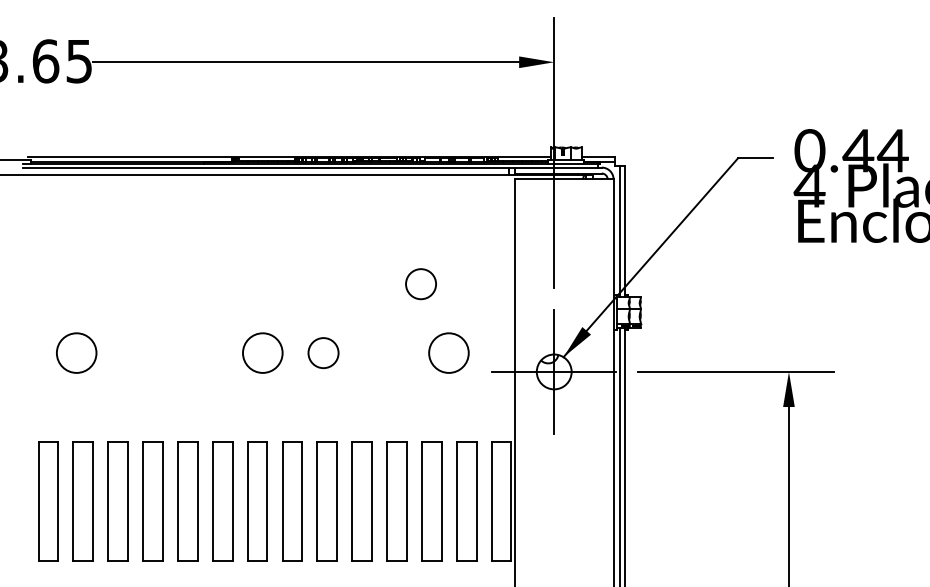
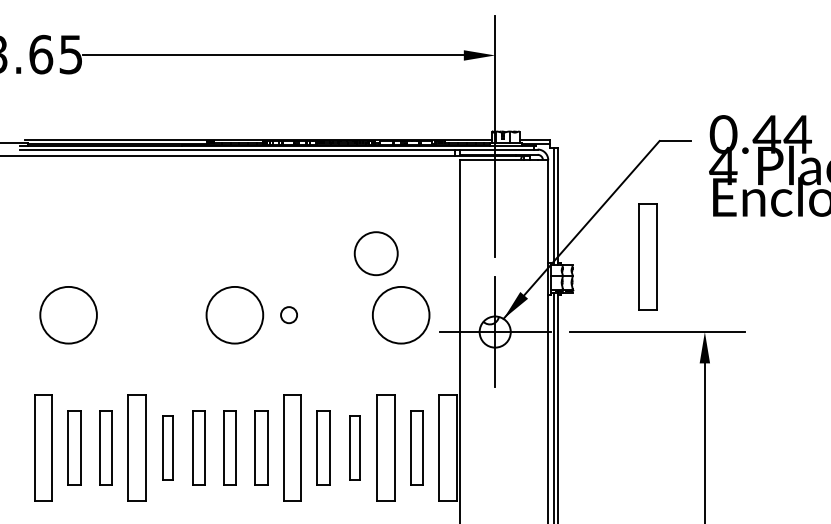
circle: (420, 283) -> (375, 253), size x1.6
part: (724, 287) -> (647, 256), added
circle: (76, 352) -> (68, 314), size x1.6
circle: (262, 352) -> (234, 314), size x1.6
circle: (322, 352) -> (288, 314), size x0.6
circle: (448, 352) -> (400, 314), size x1.6
part: (83, 501) -> (74, 447), size x0.7
part: (117, 501) -> (105, 447), size x0.7
part: (187, 501) -> (167, 447), size x0.6
part: (222, 501) -> (198, 447), size x0.7
part: (256, 501) -> (229, 447), size x0.7
part: (292, 501) -> (261, 447), size x0.7
part: (362, 501) -> (323, 447), size x0.7
part: (396, 501) -> (354, 447), size x0.6
part: (466, 501) -> (416, 447), size x0.7

